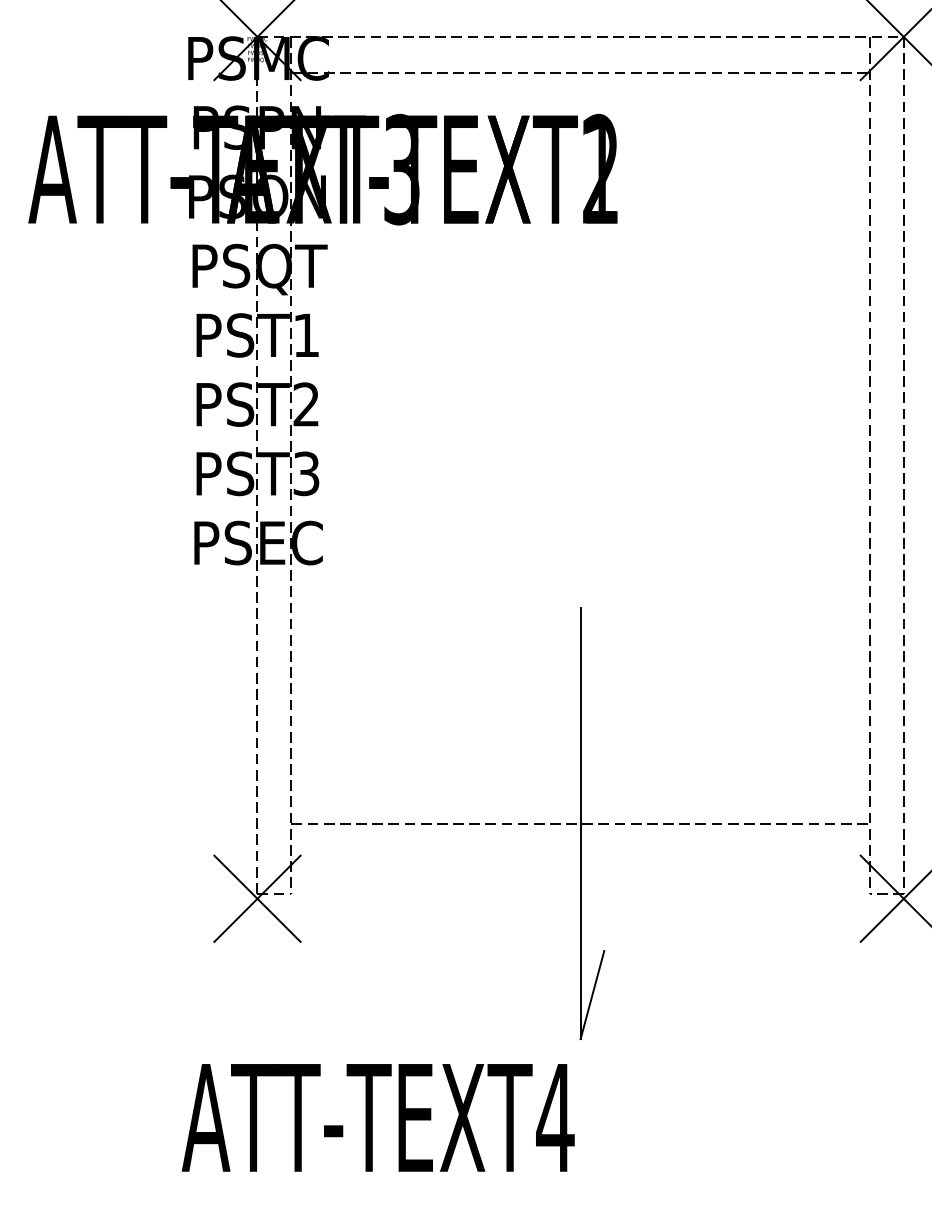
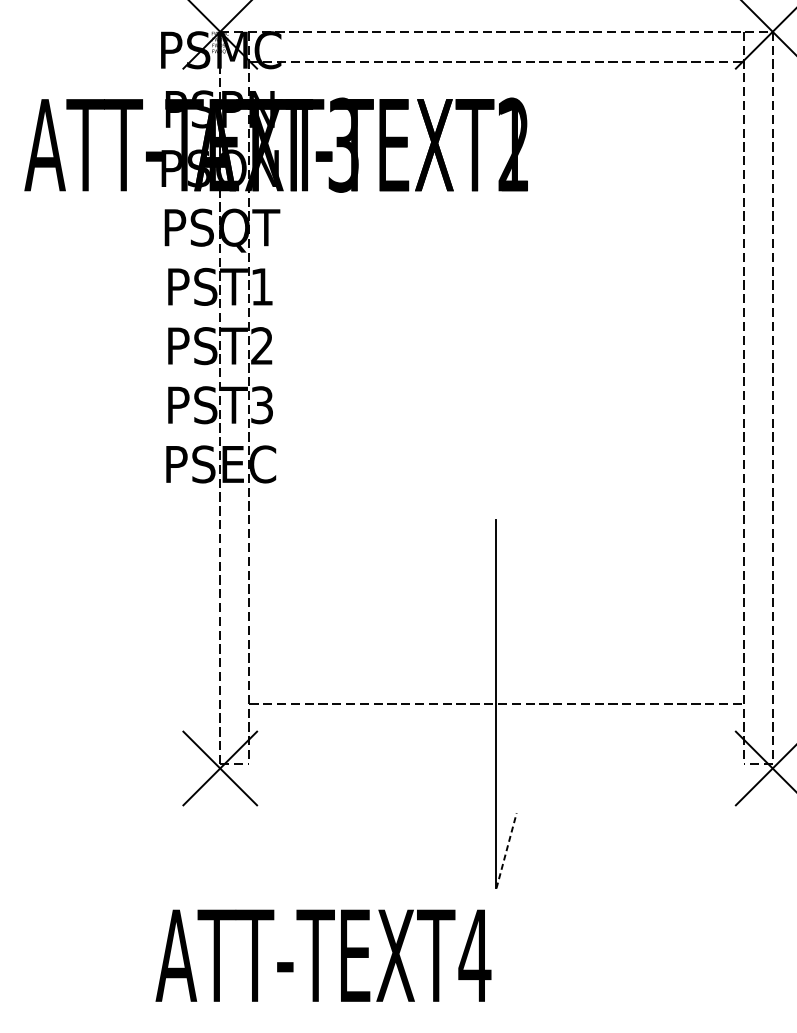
line: (592, 995) -> (506, 851), solid -> dashed

